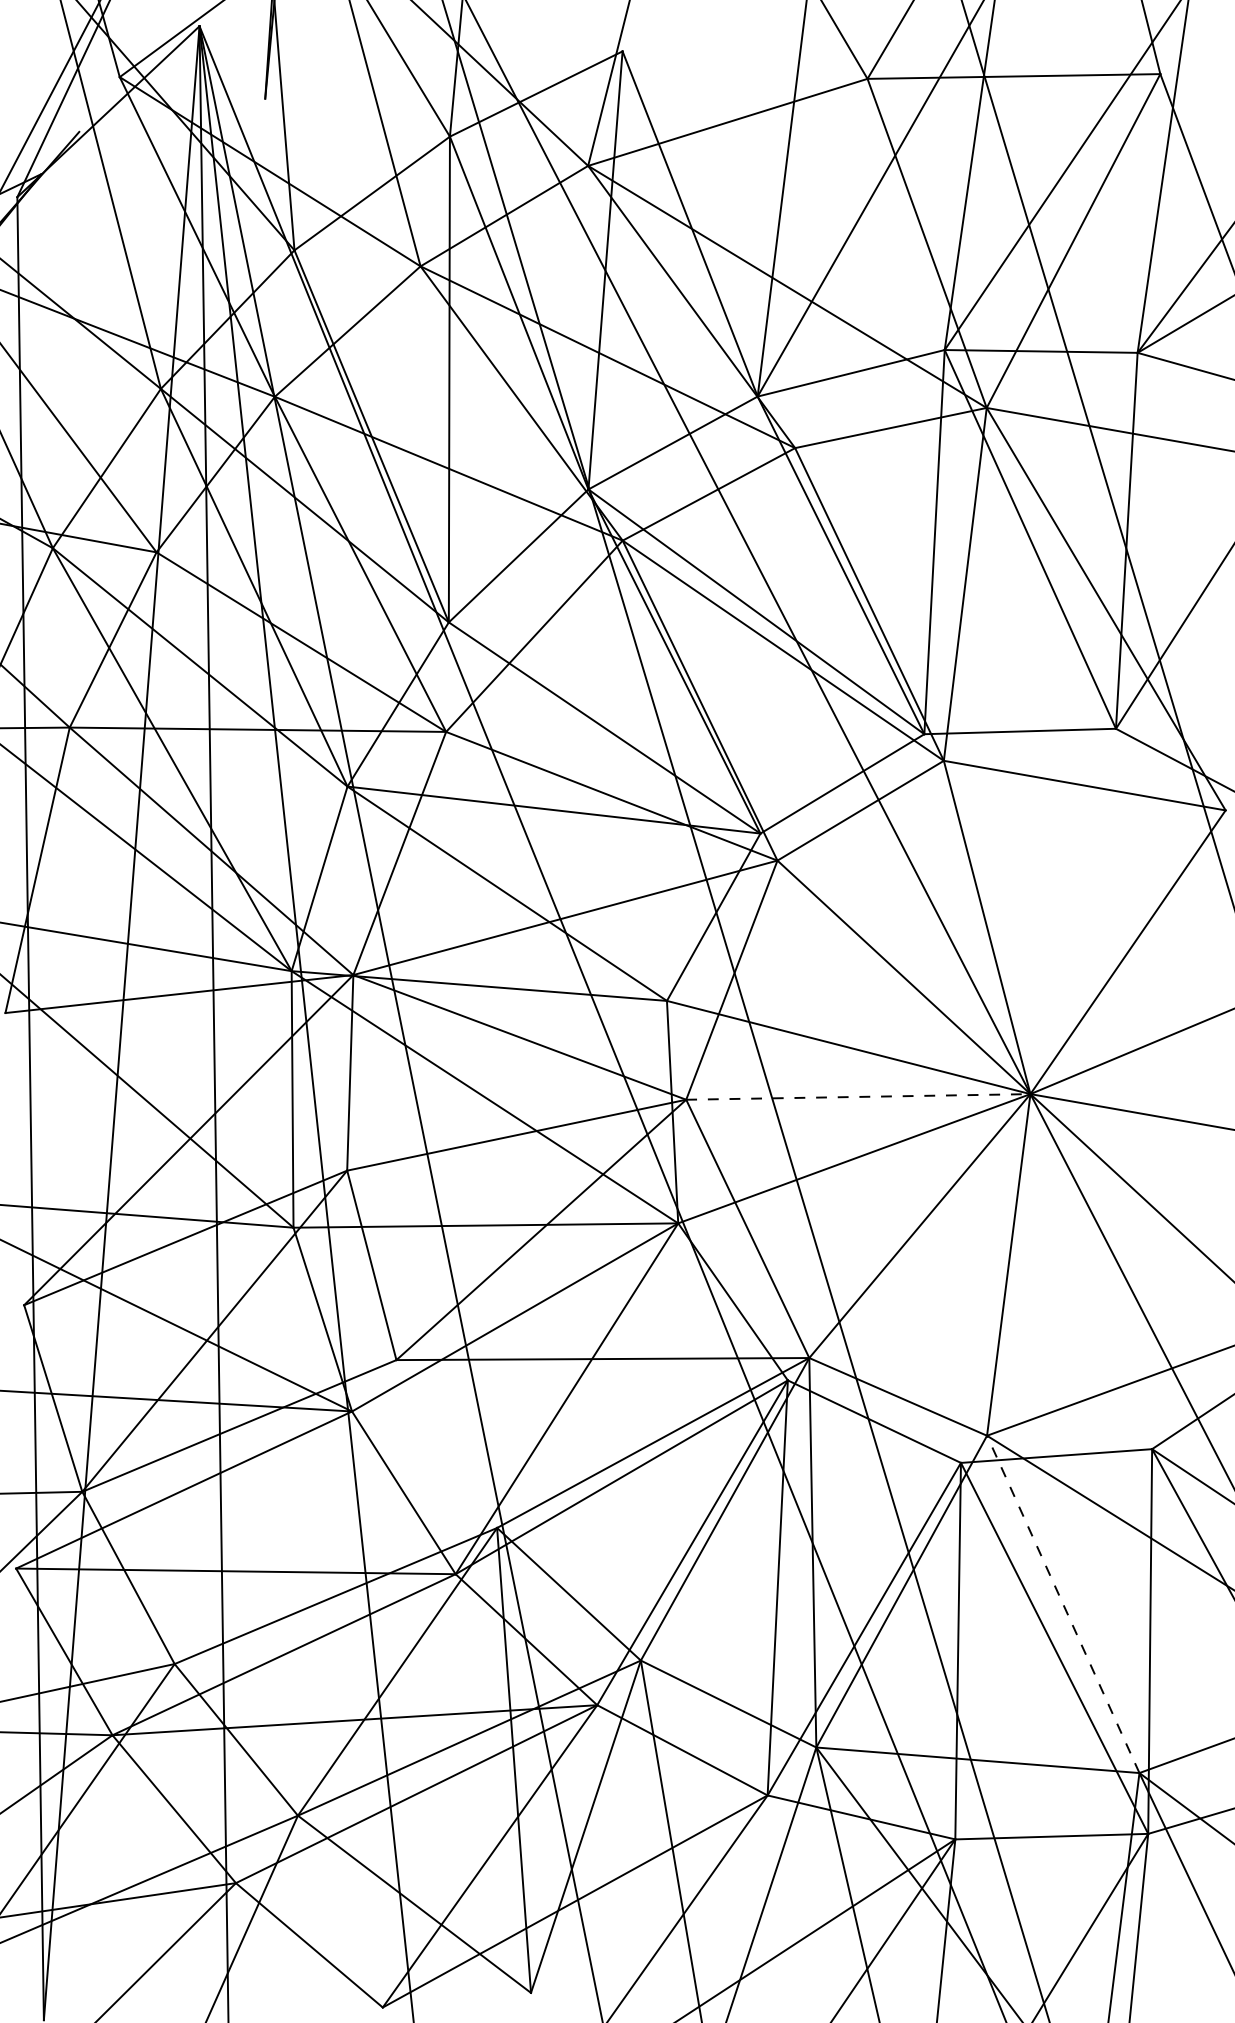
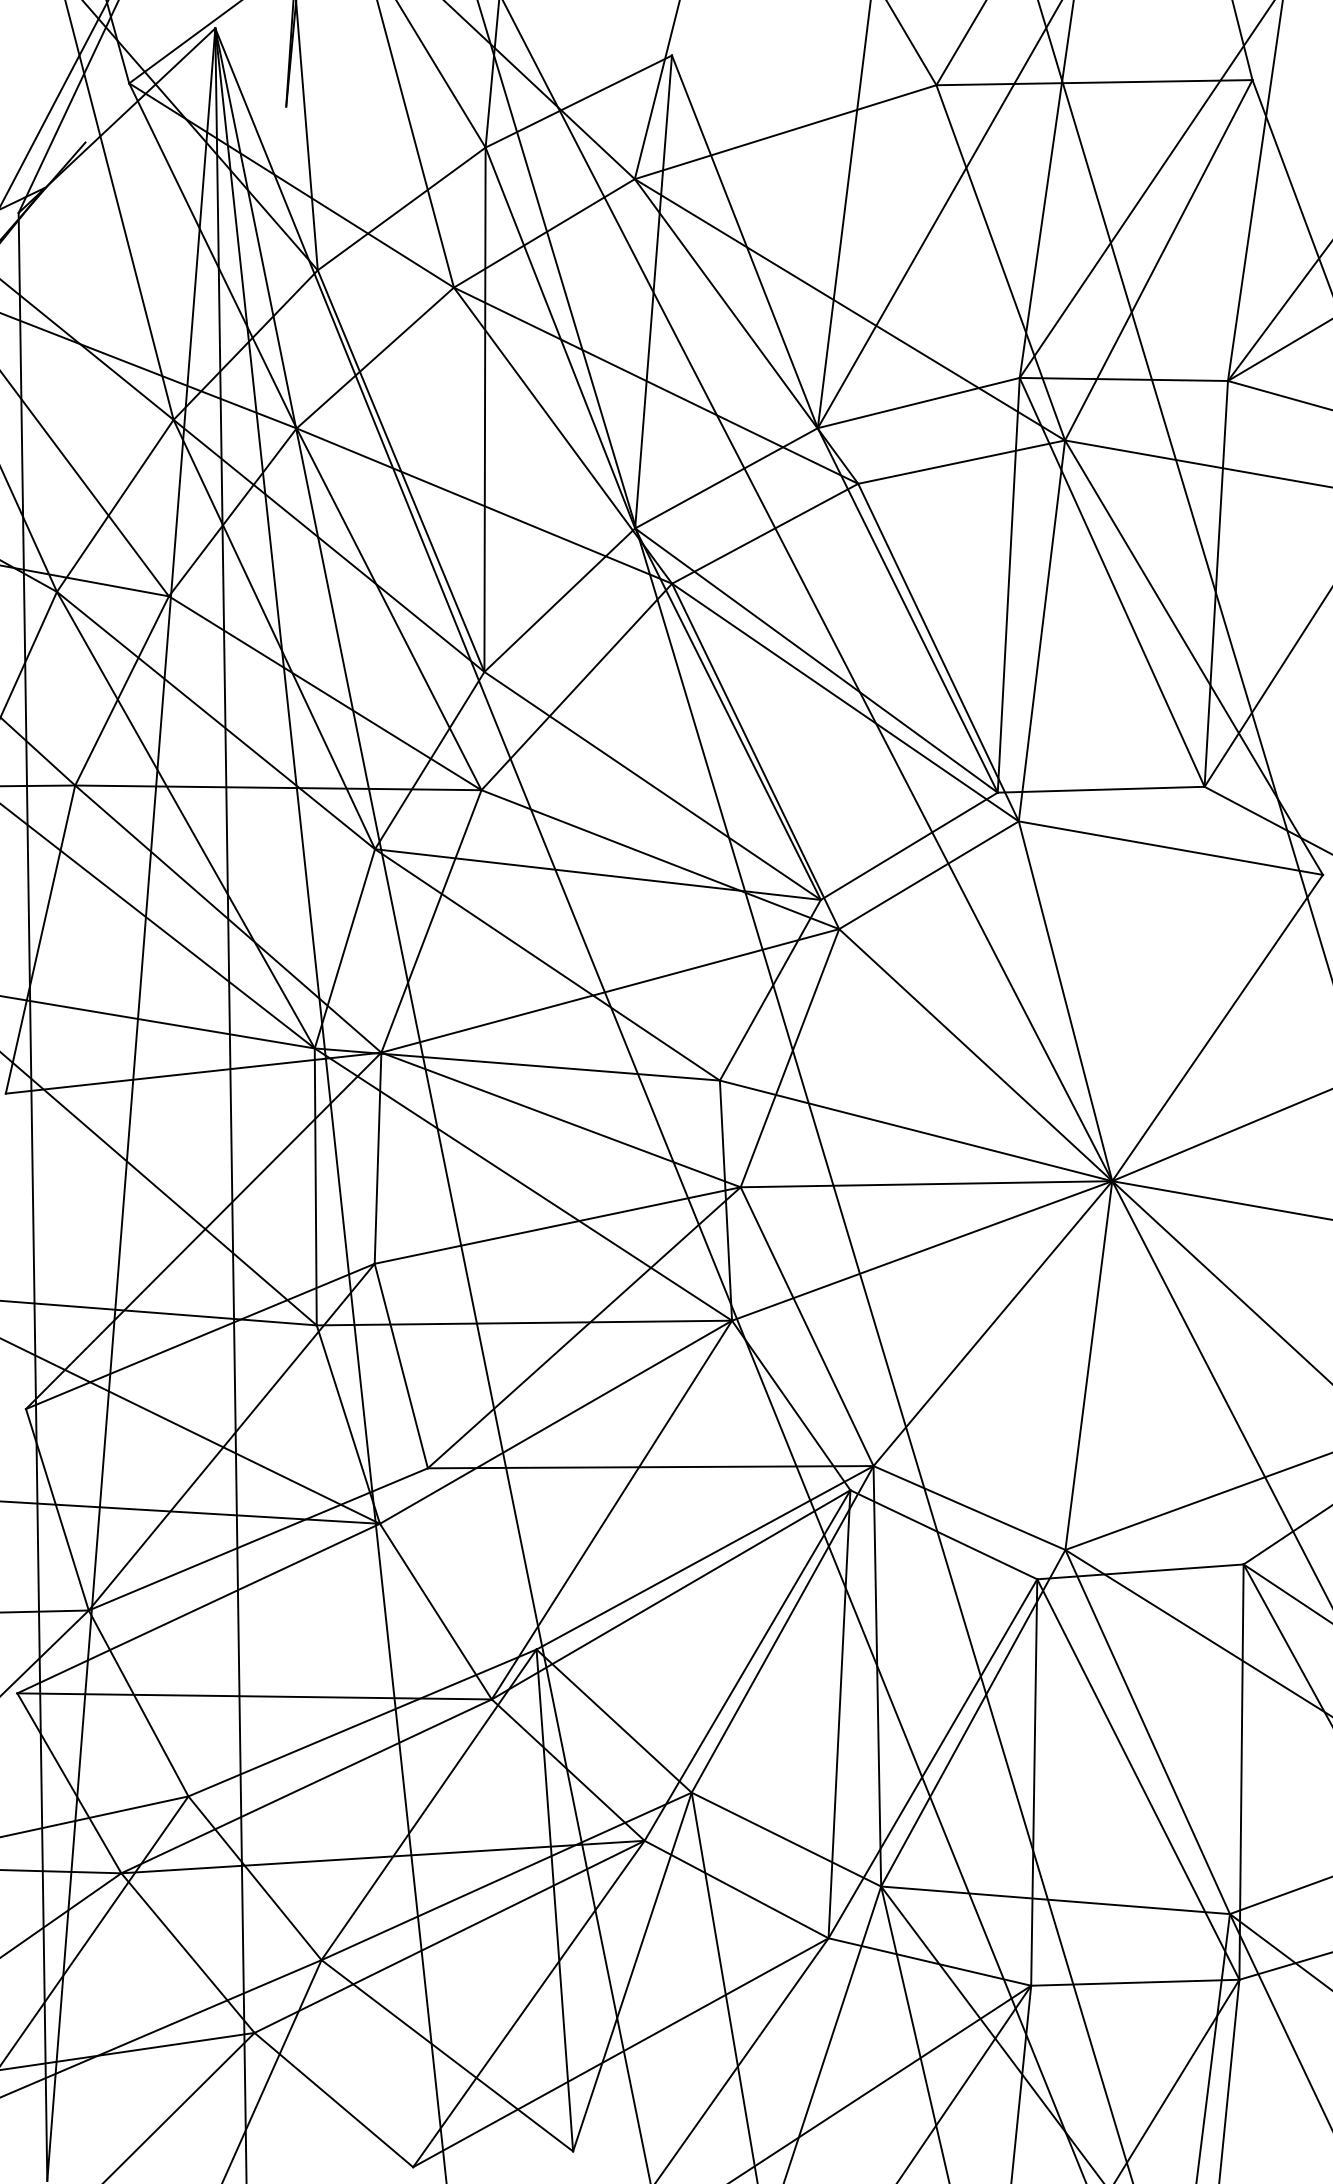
line: (858, 1096) -> (926, 1183), dashed -> solid
line: (1063, 1603) -> (1147, 1731), dashed -> solid

